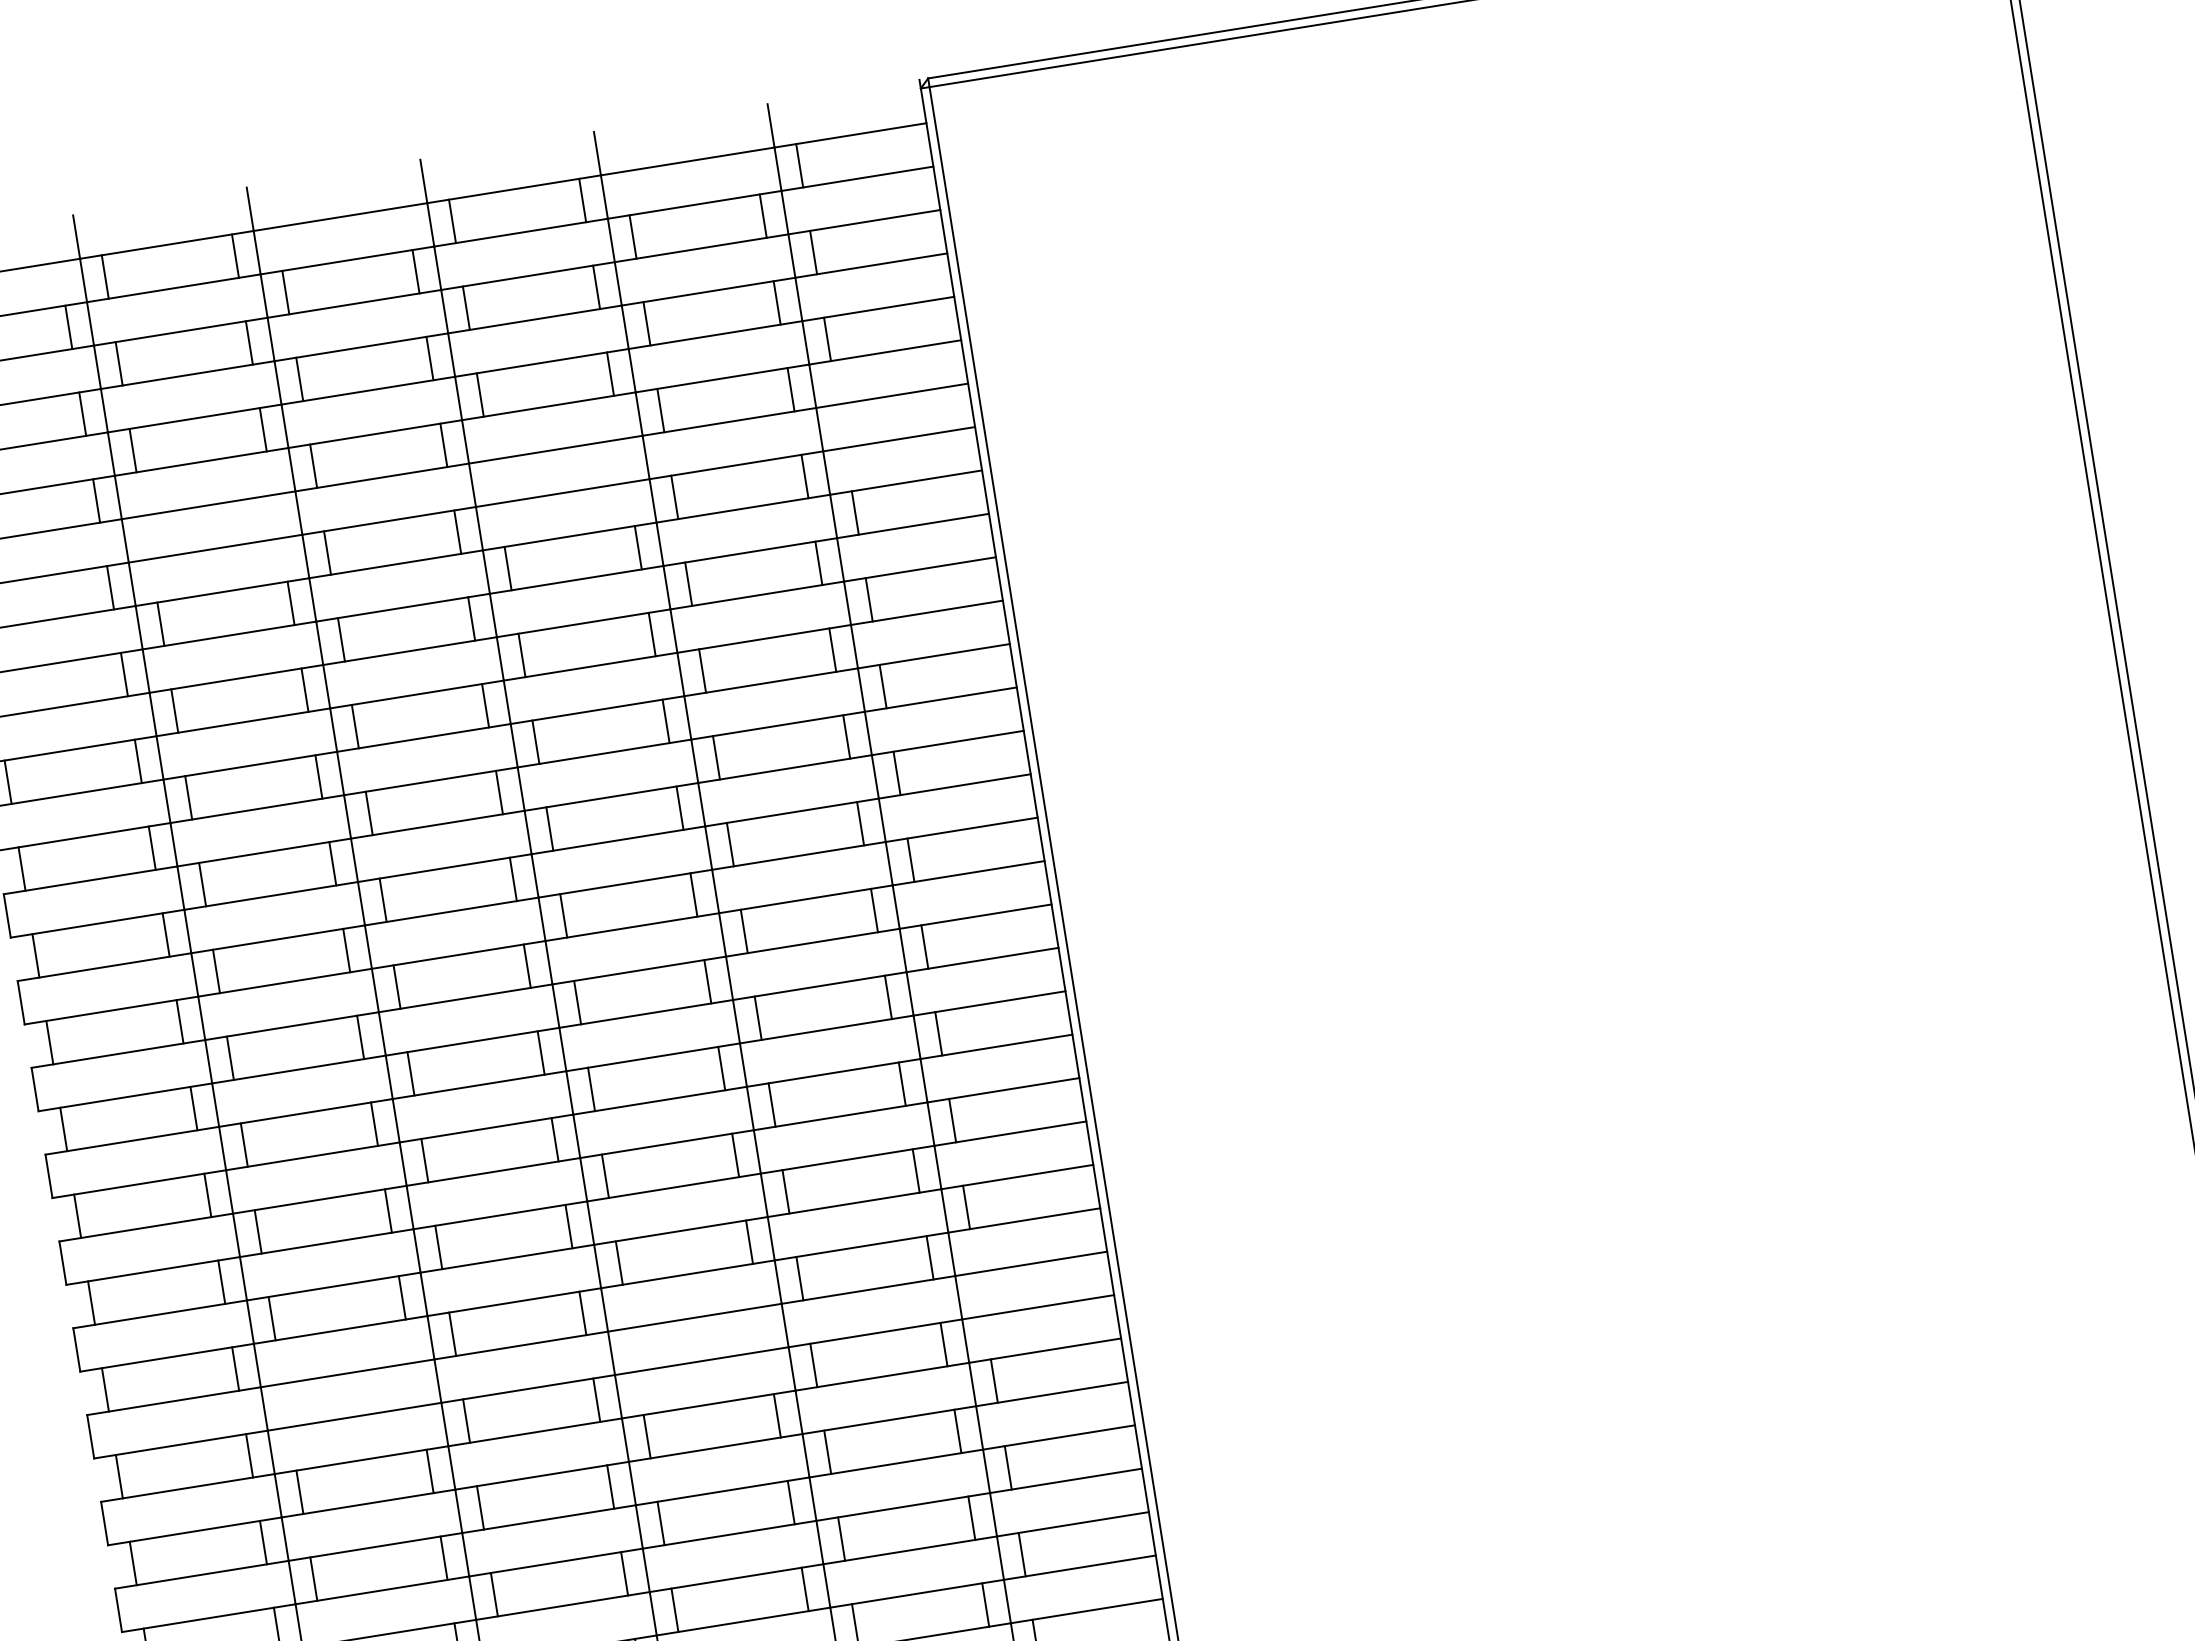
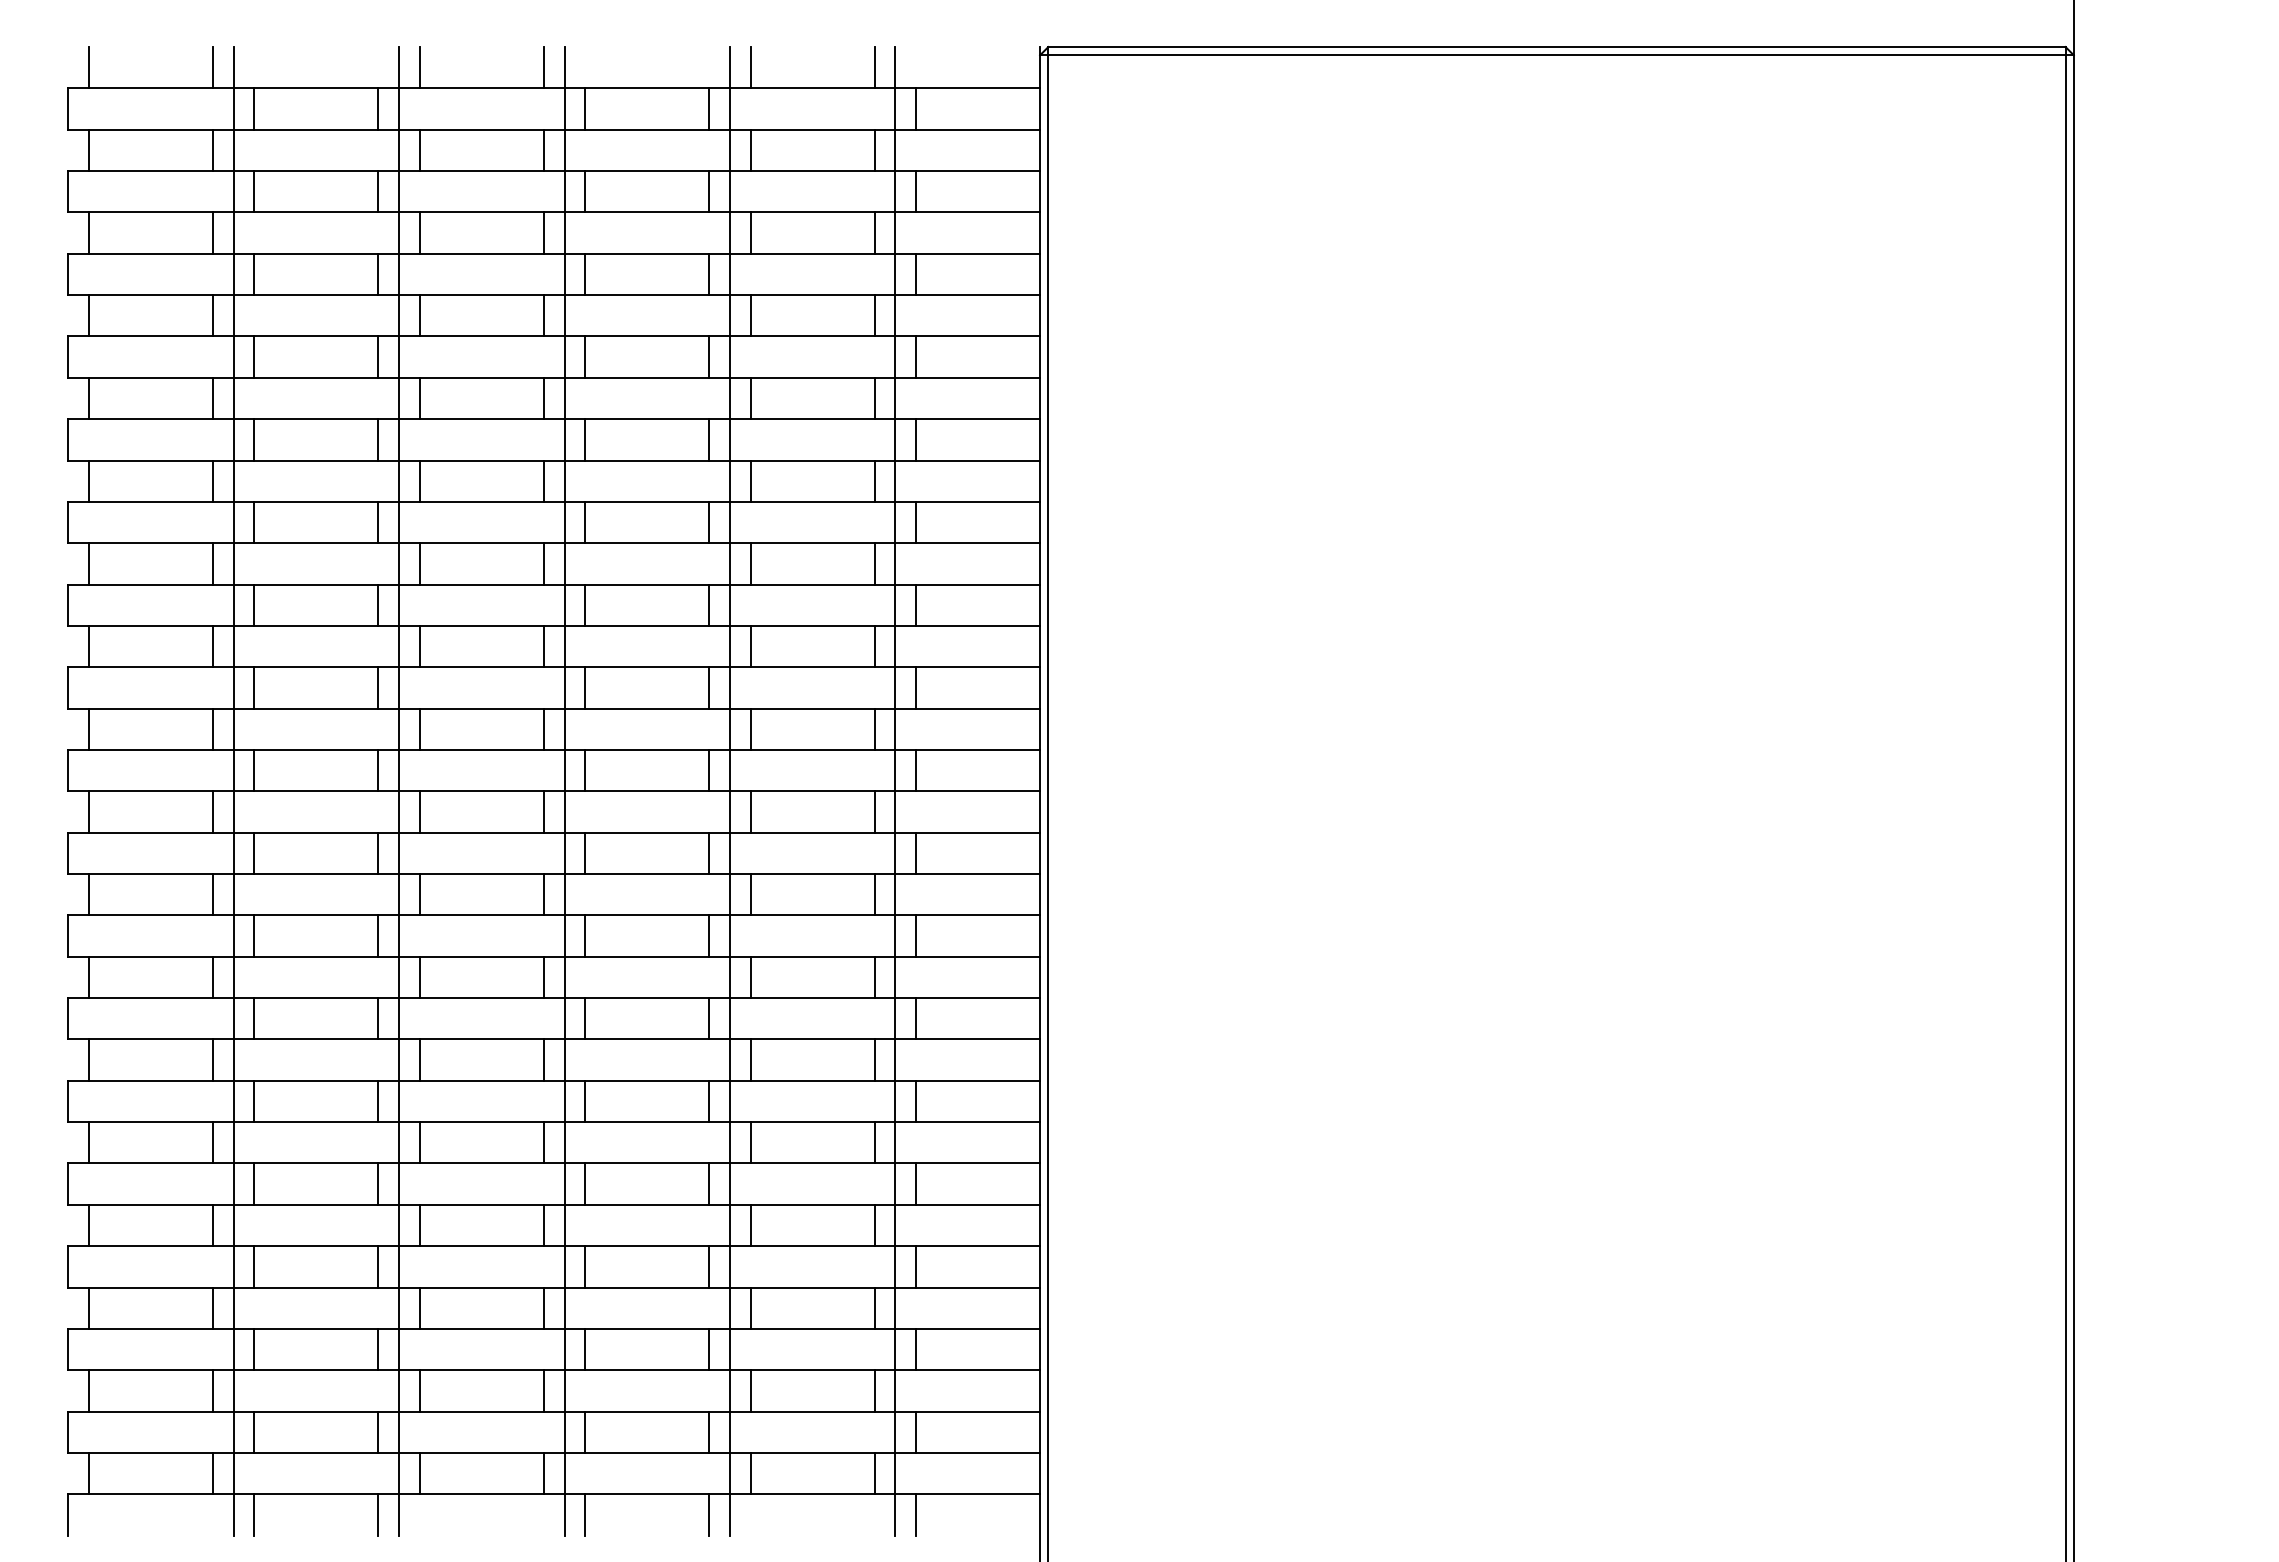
line: (749, 129) -> (874, 67), added
line: (618, 150) -> (750, 67), added
line: (401, 184) -> (543, 67), added
line: (271, 205) -> (419, 67), added
line: (55, 240) -> (213, 67), added
line: (841, 425) -> (916, 356), added
line: (624, 460) -> (709, 356), added
line: (494, 481) -> (585, 356), added
line: (277, 515) -> (378, 356), added
line: (146, 536) -> (254, 356), added
line: (980, 1293) -> (916, 1183), added
line: (763, 1328) -> (709, 1183), added
line: (633, 1349) -> (585, 1183), added
line: (416, 1383) -> (378, 1183), added
line: (285, 1404) -> (254, 1183), added

